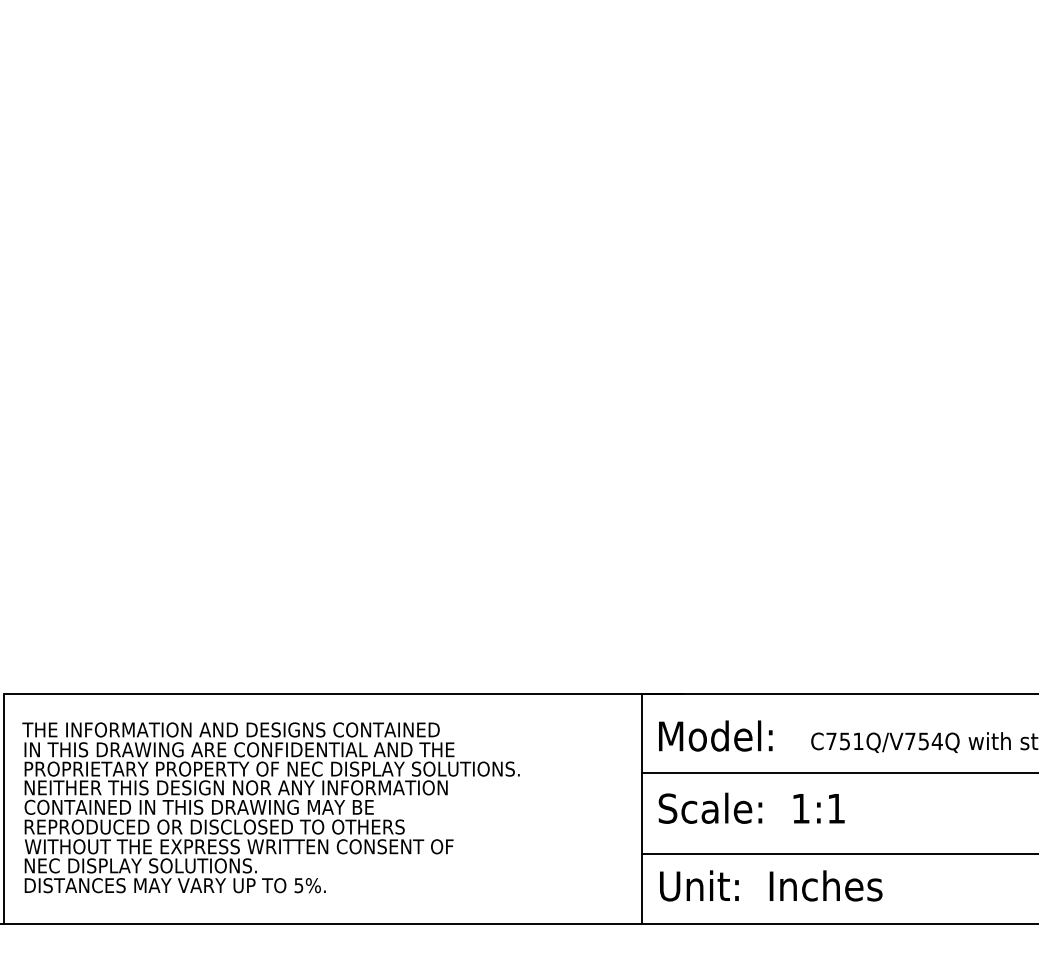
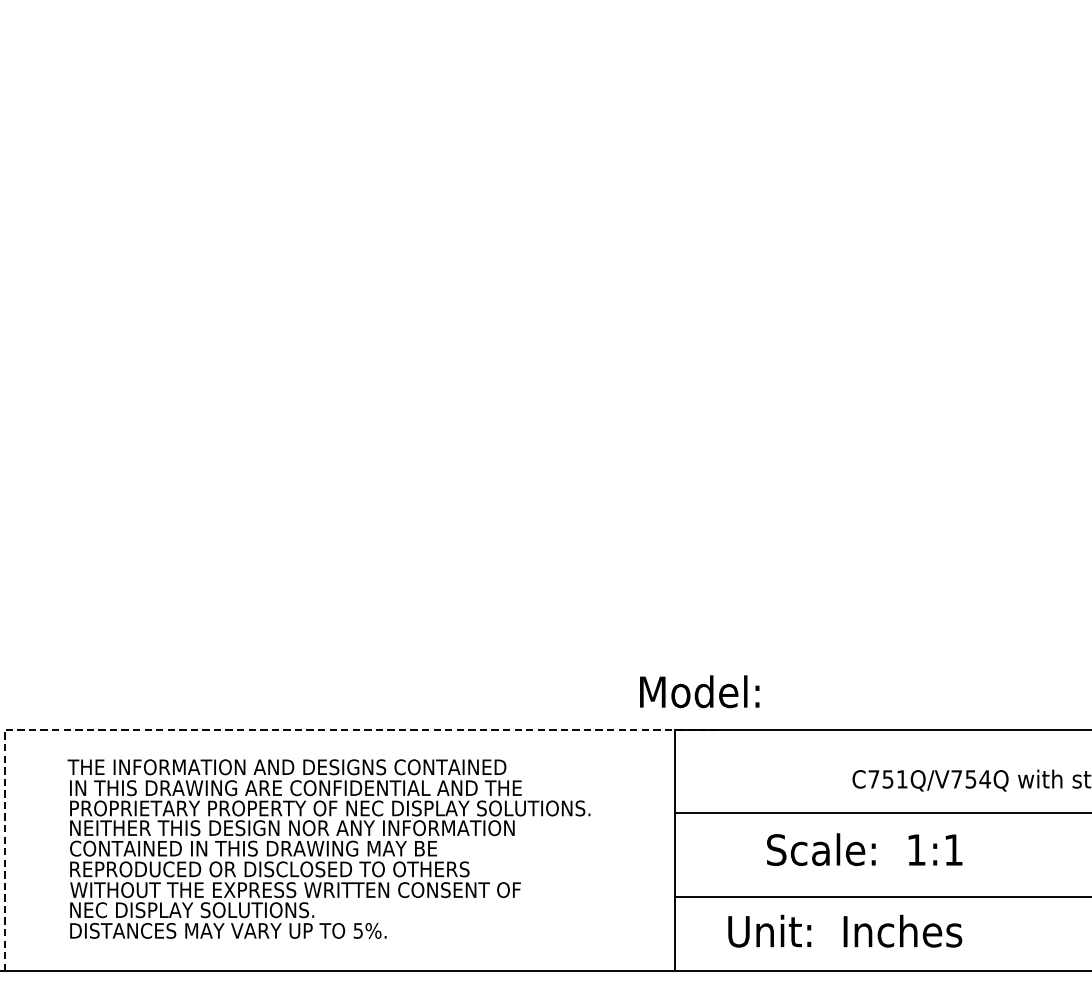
line: (228, 694) -> (240, 730), solid -> dashed
text: (715, 735) -> (699, 691), moved
text: (270, 807) -> (328, 848), moved
text: (751, 807) -> (864, 848), moved
text: (771, 885) -> (845, 930), moved

